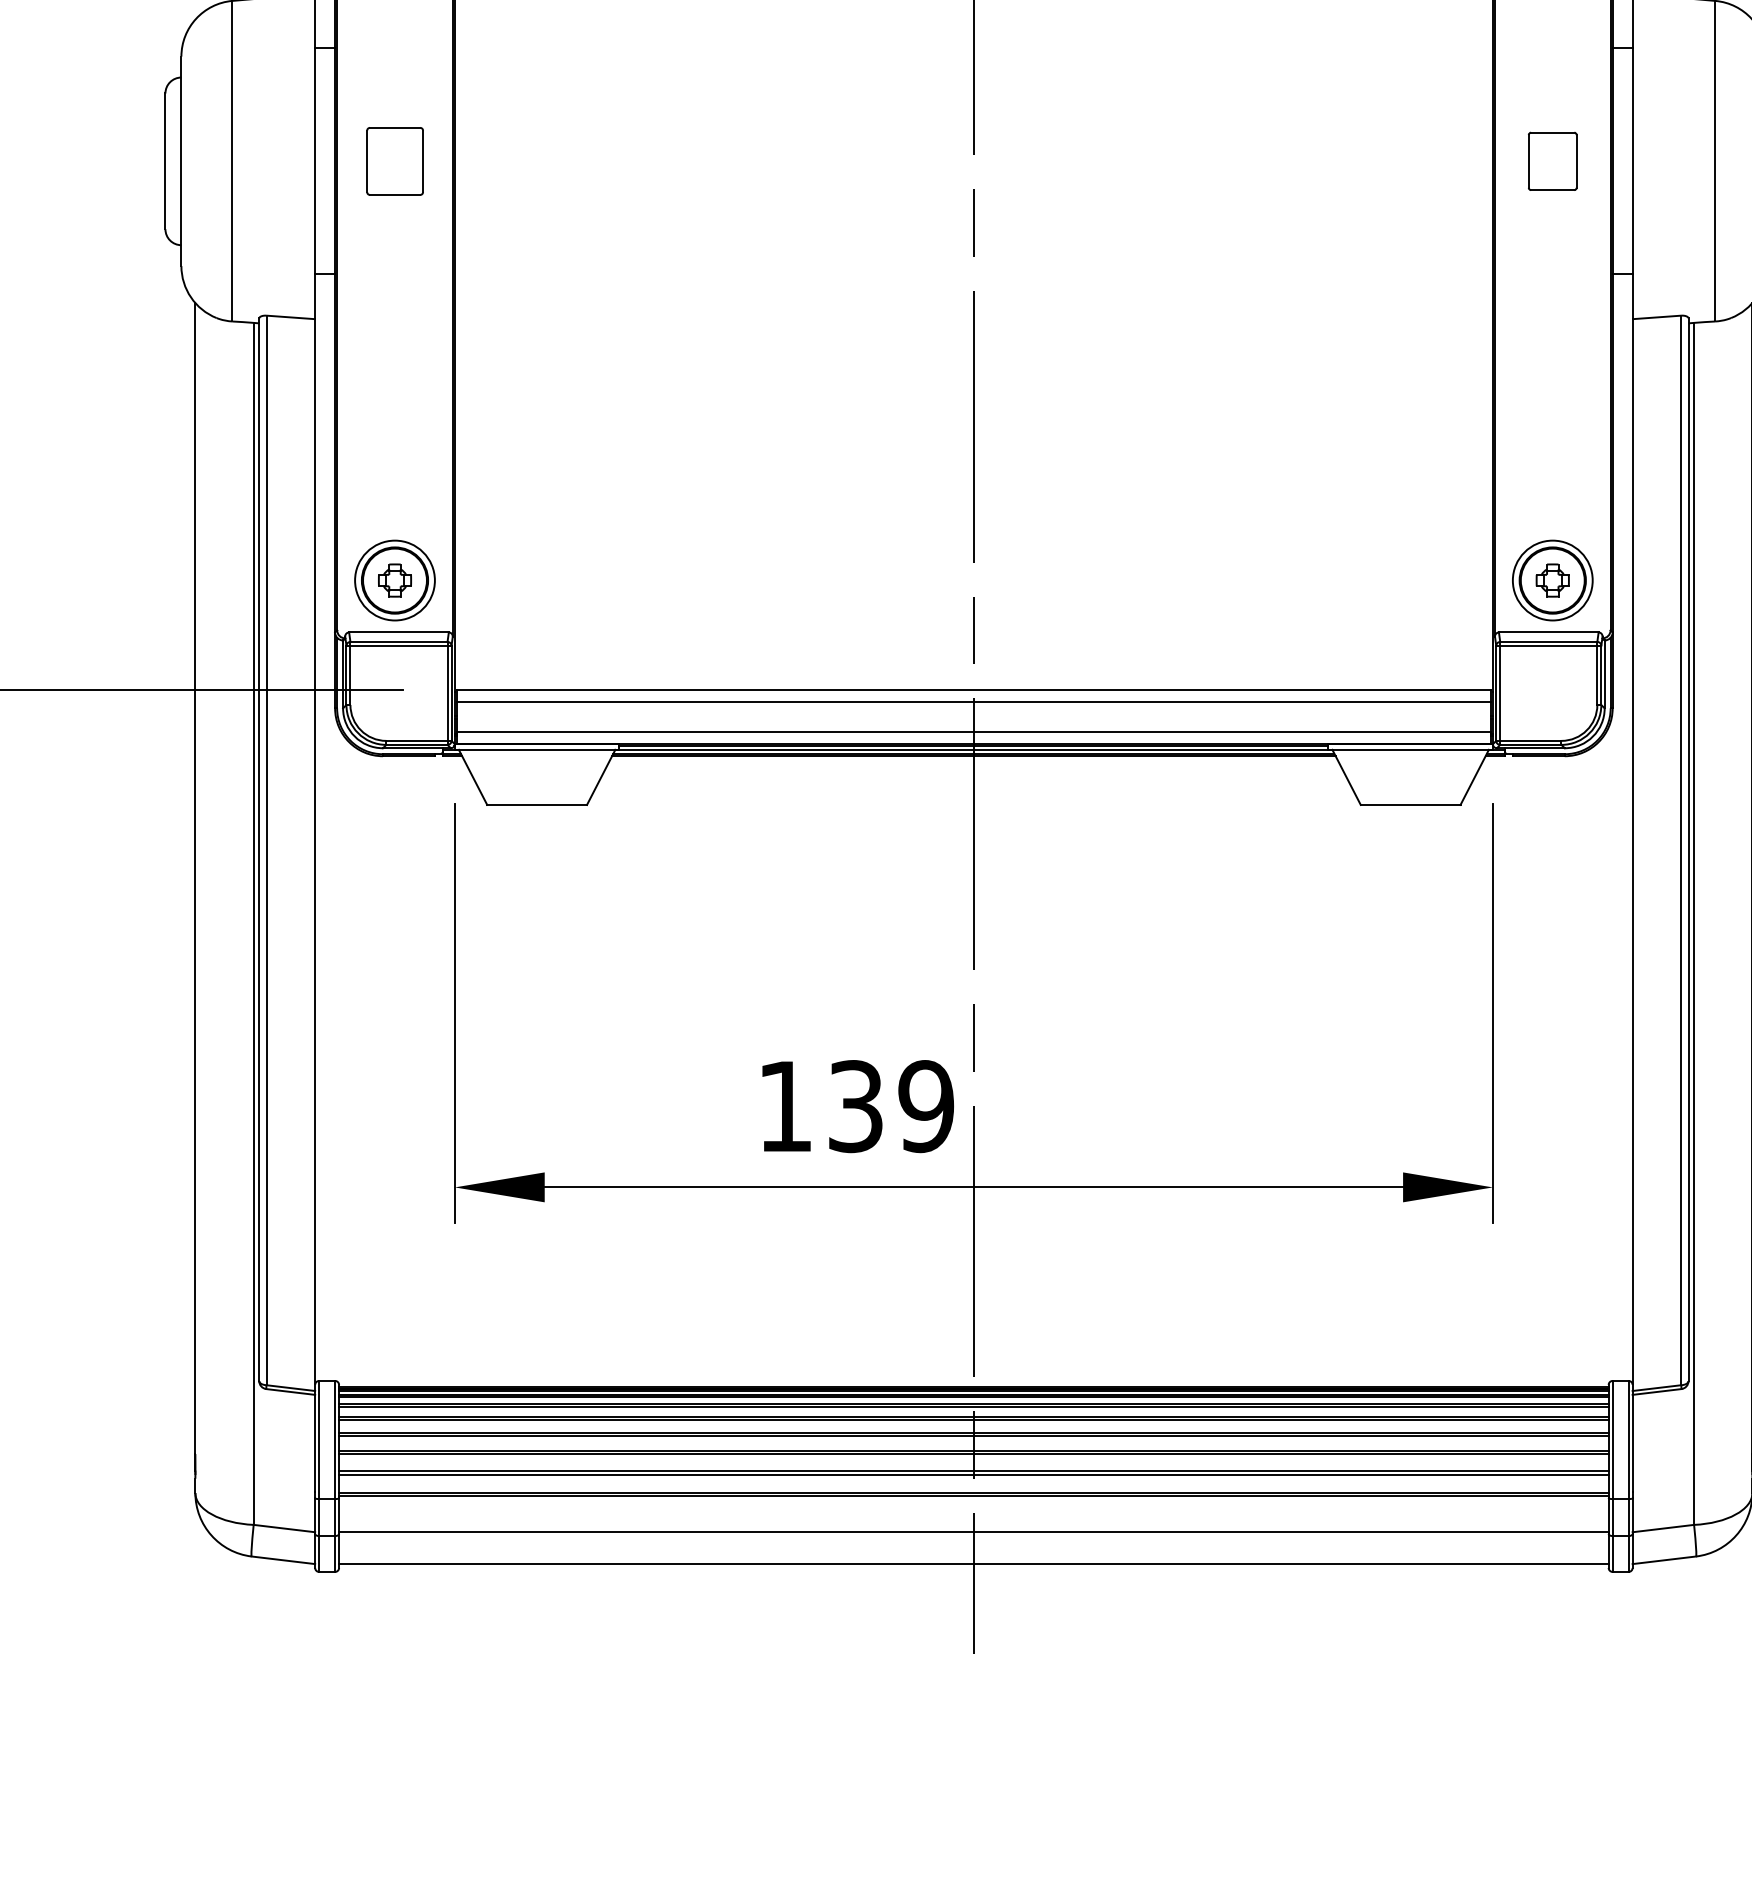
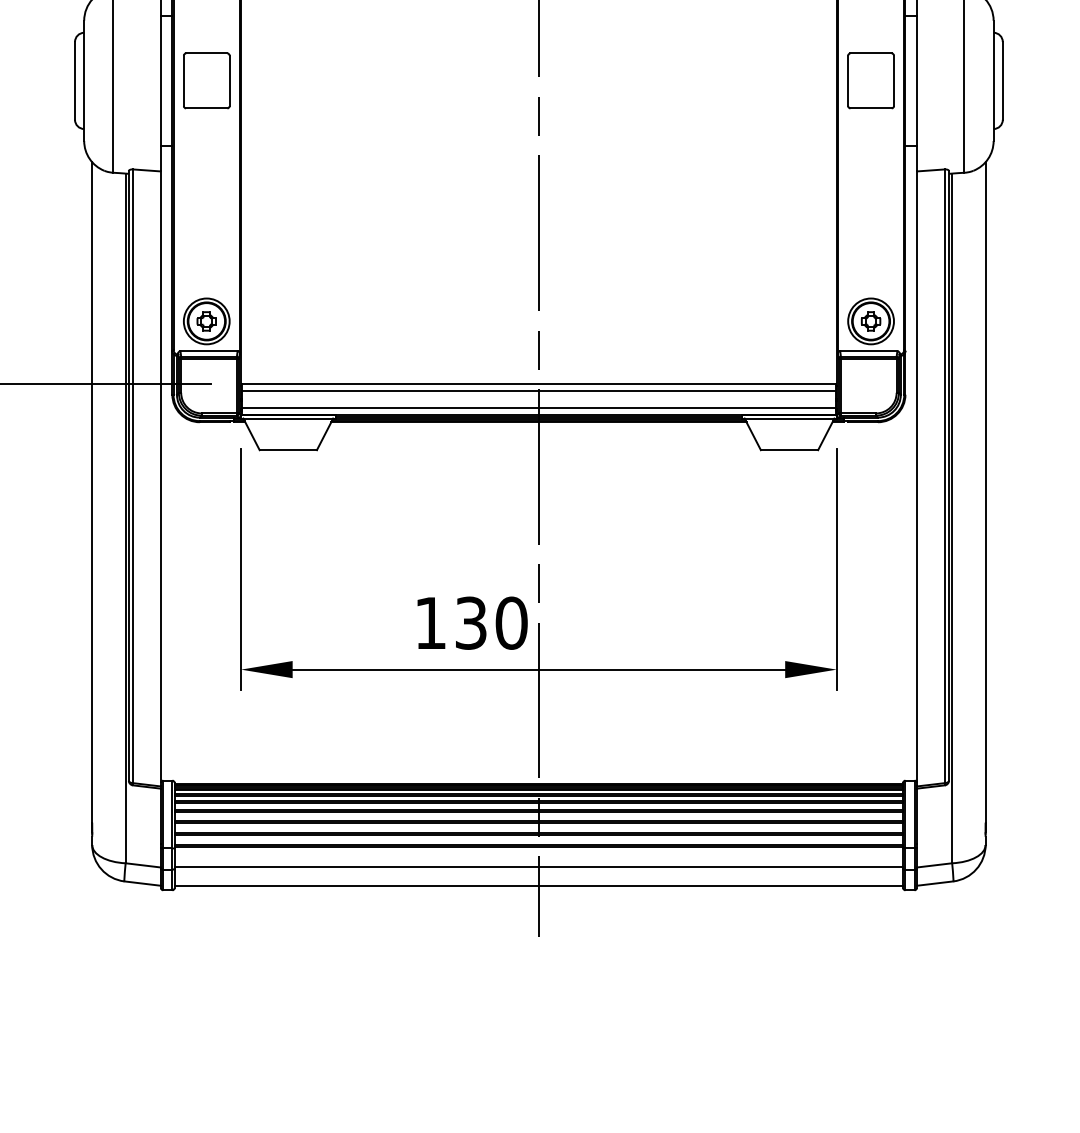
part: (394, 160) -> (206, 80), size x1.43
part: (1551, 160) -> (870, 80), size x1.67
text: (926, 1105) -> (511, 622), 139 -> 130

